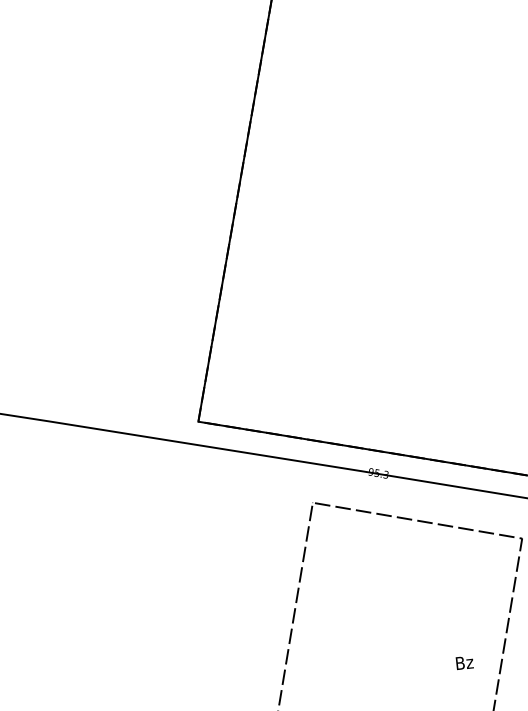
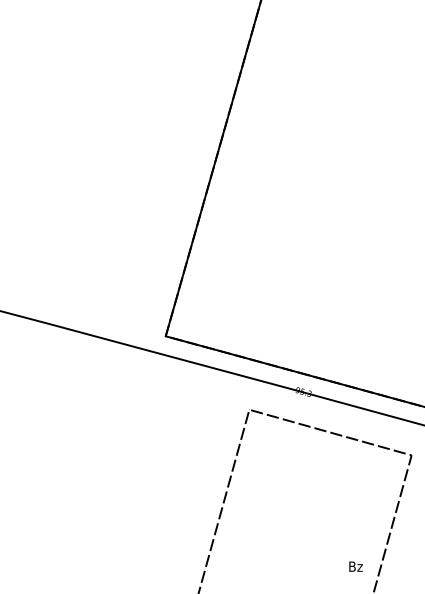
text: (464, 662) -> (355, 566), moved

